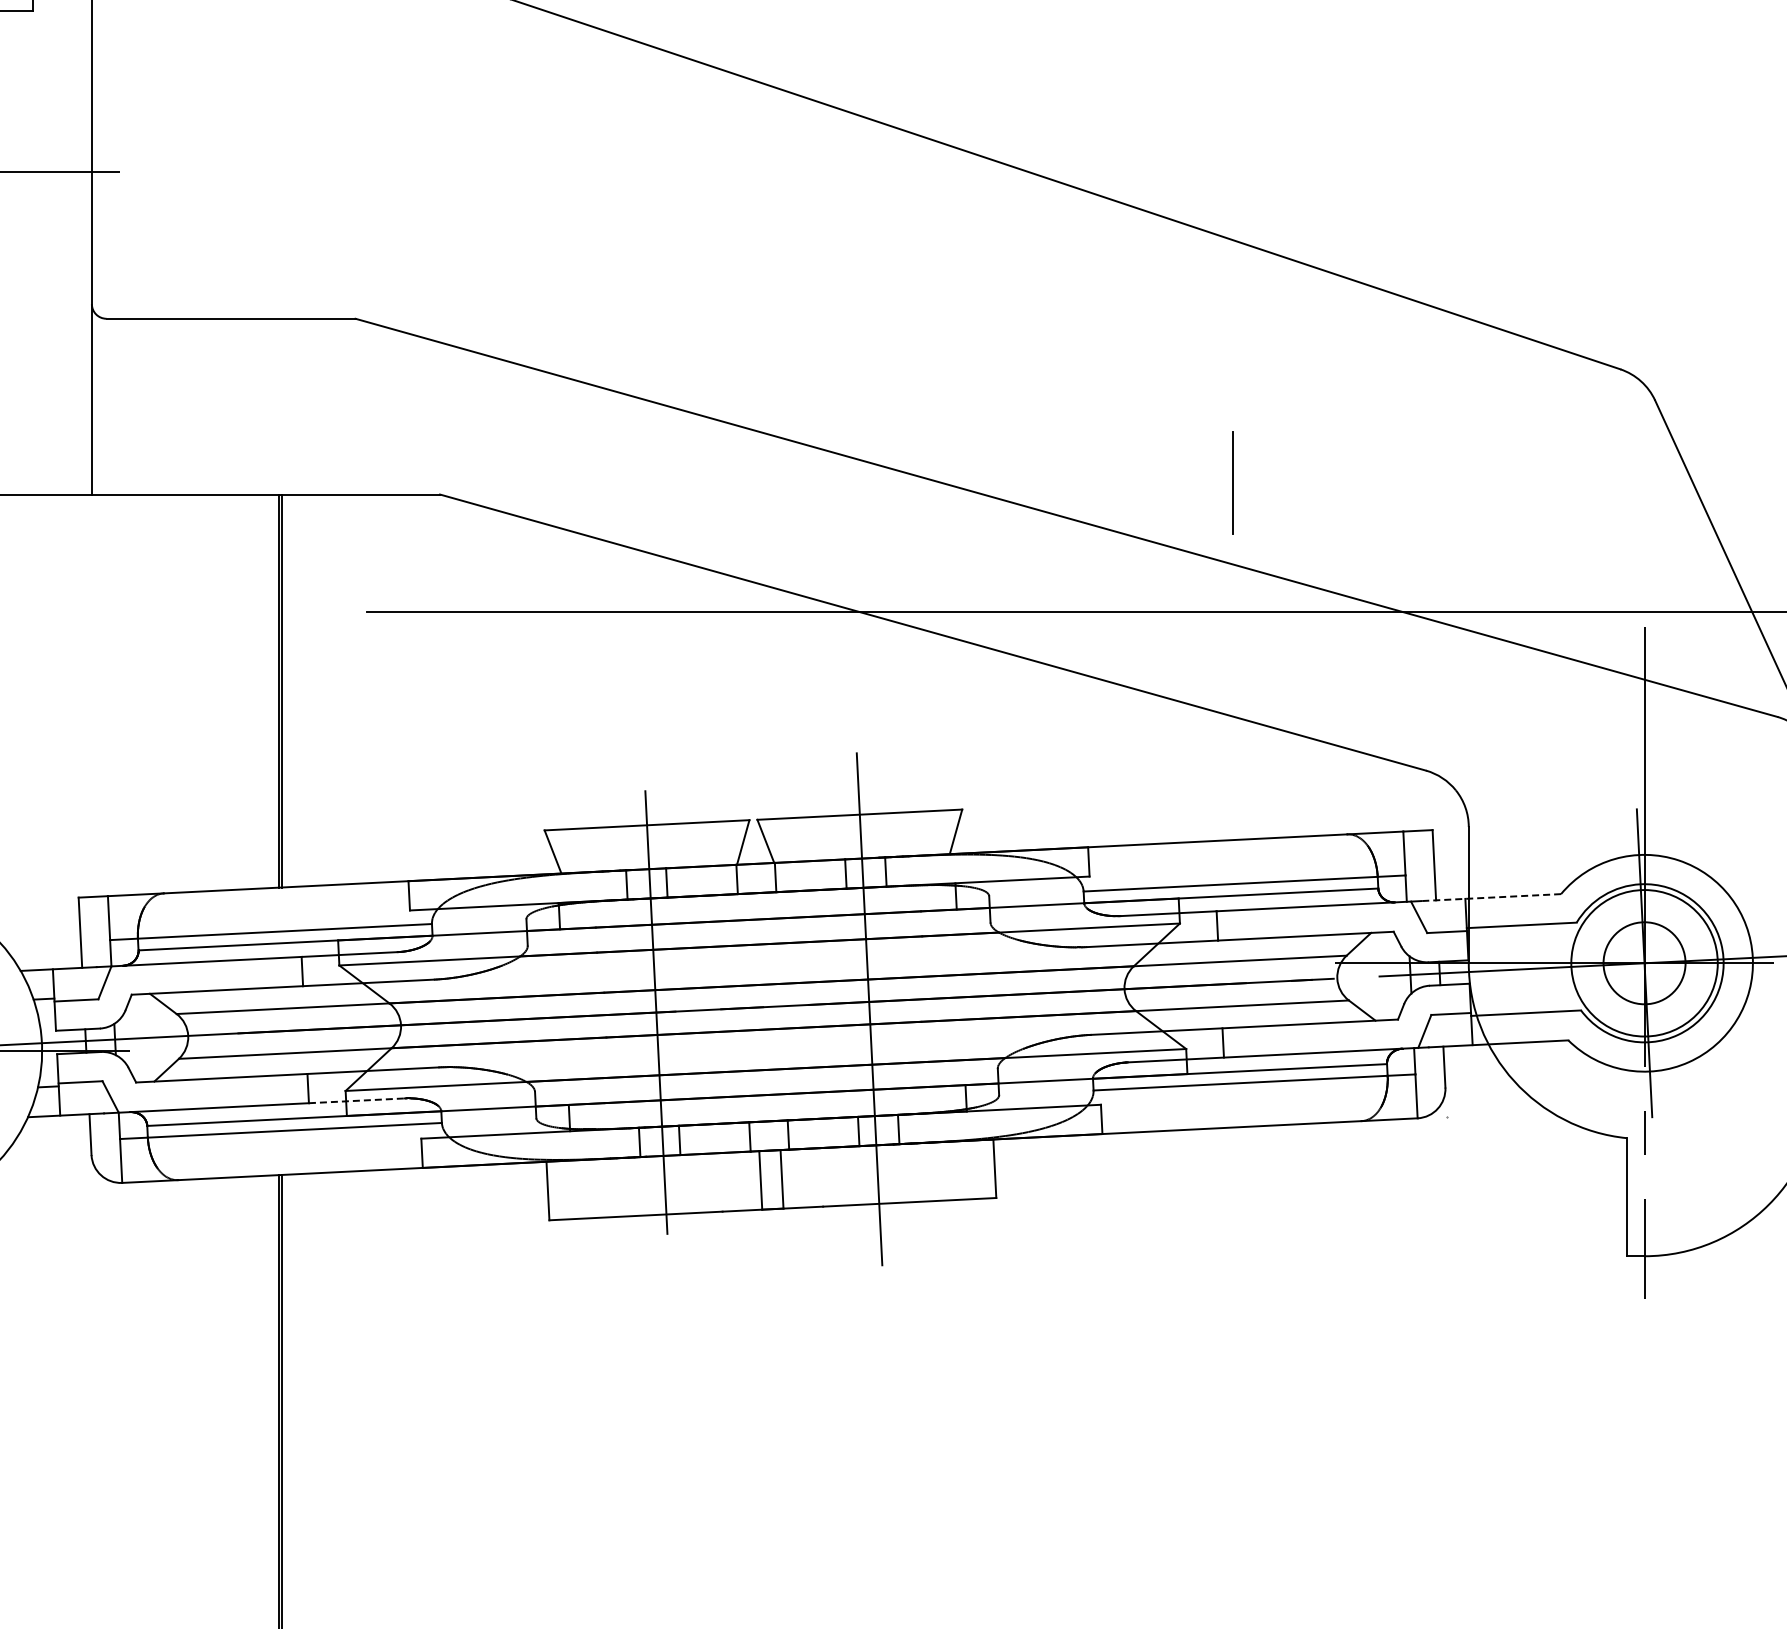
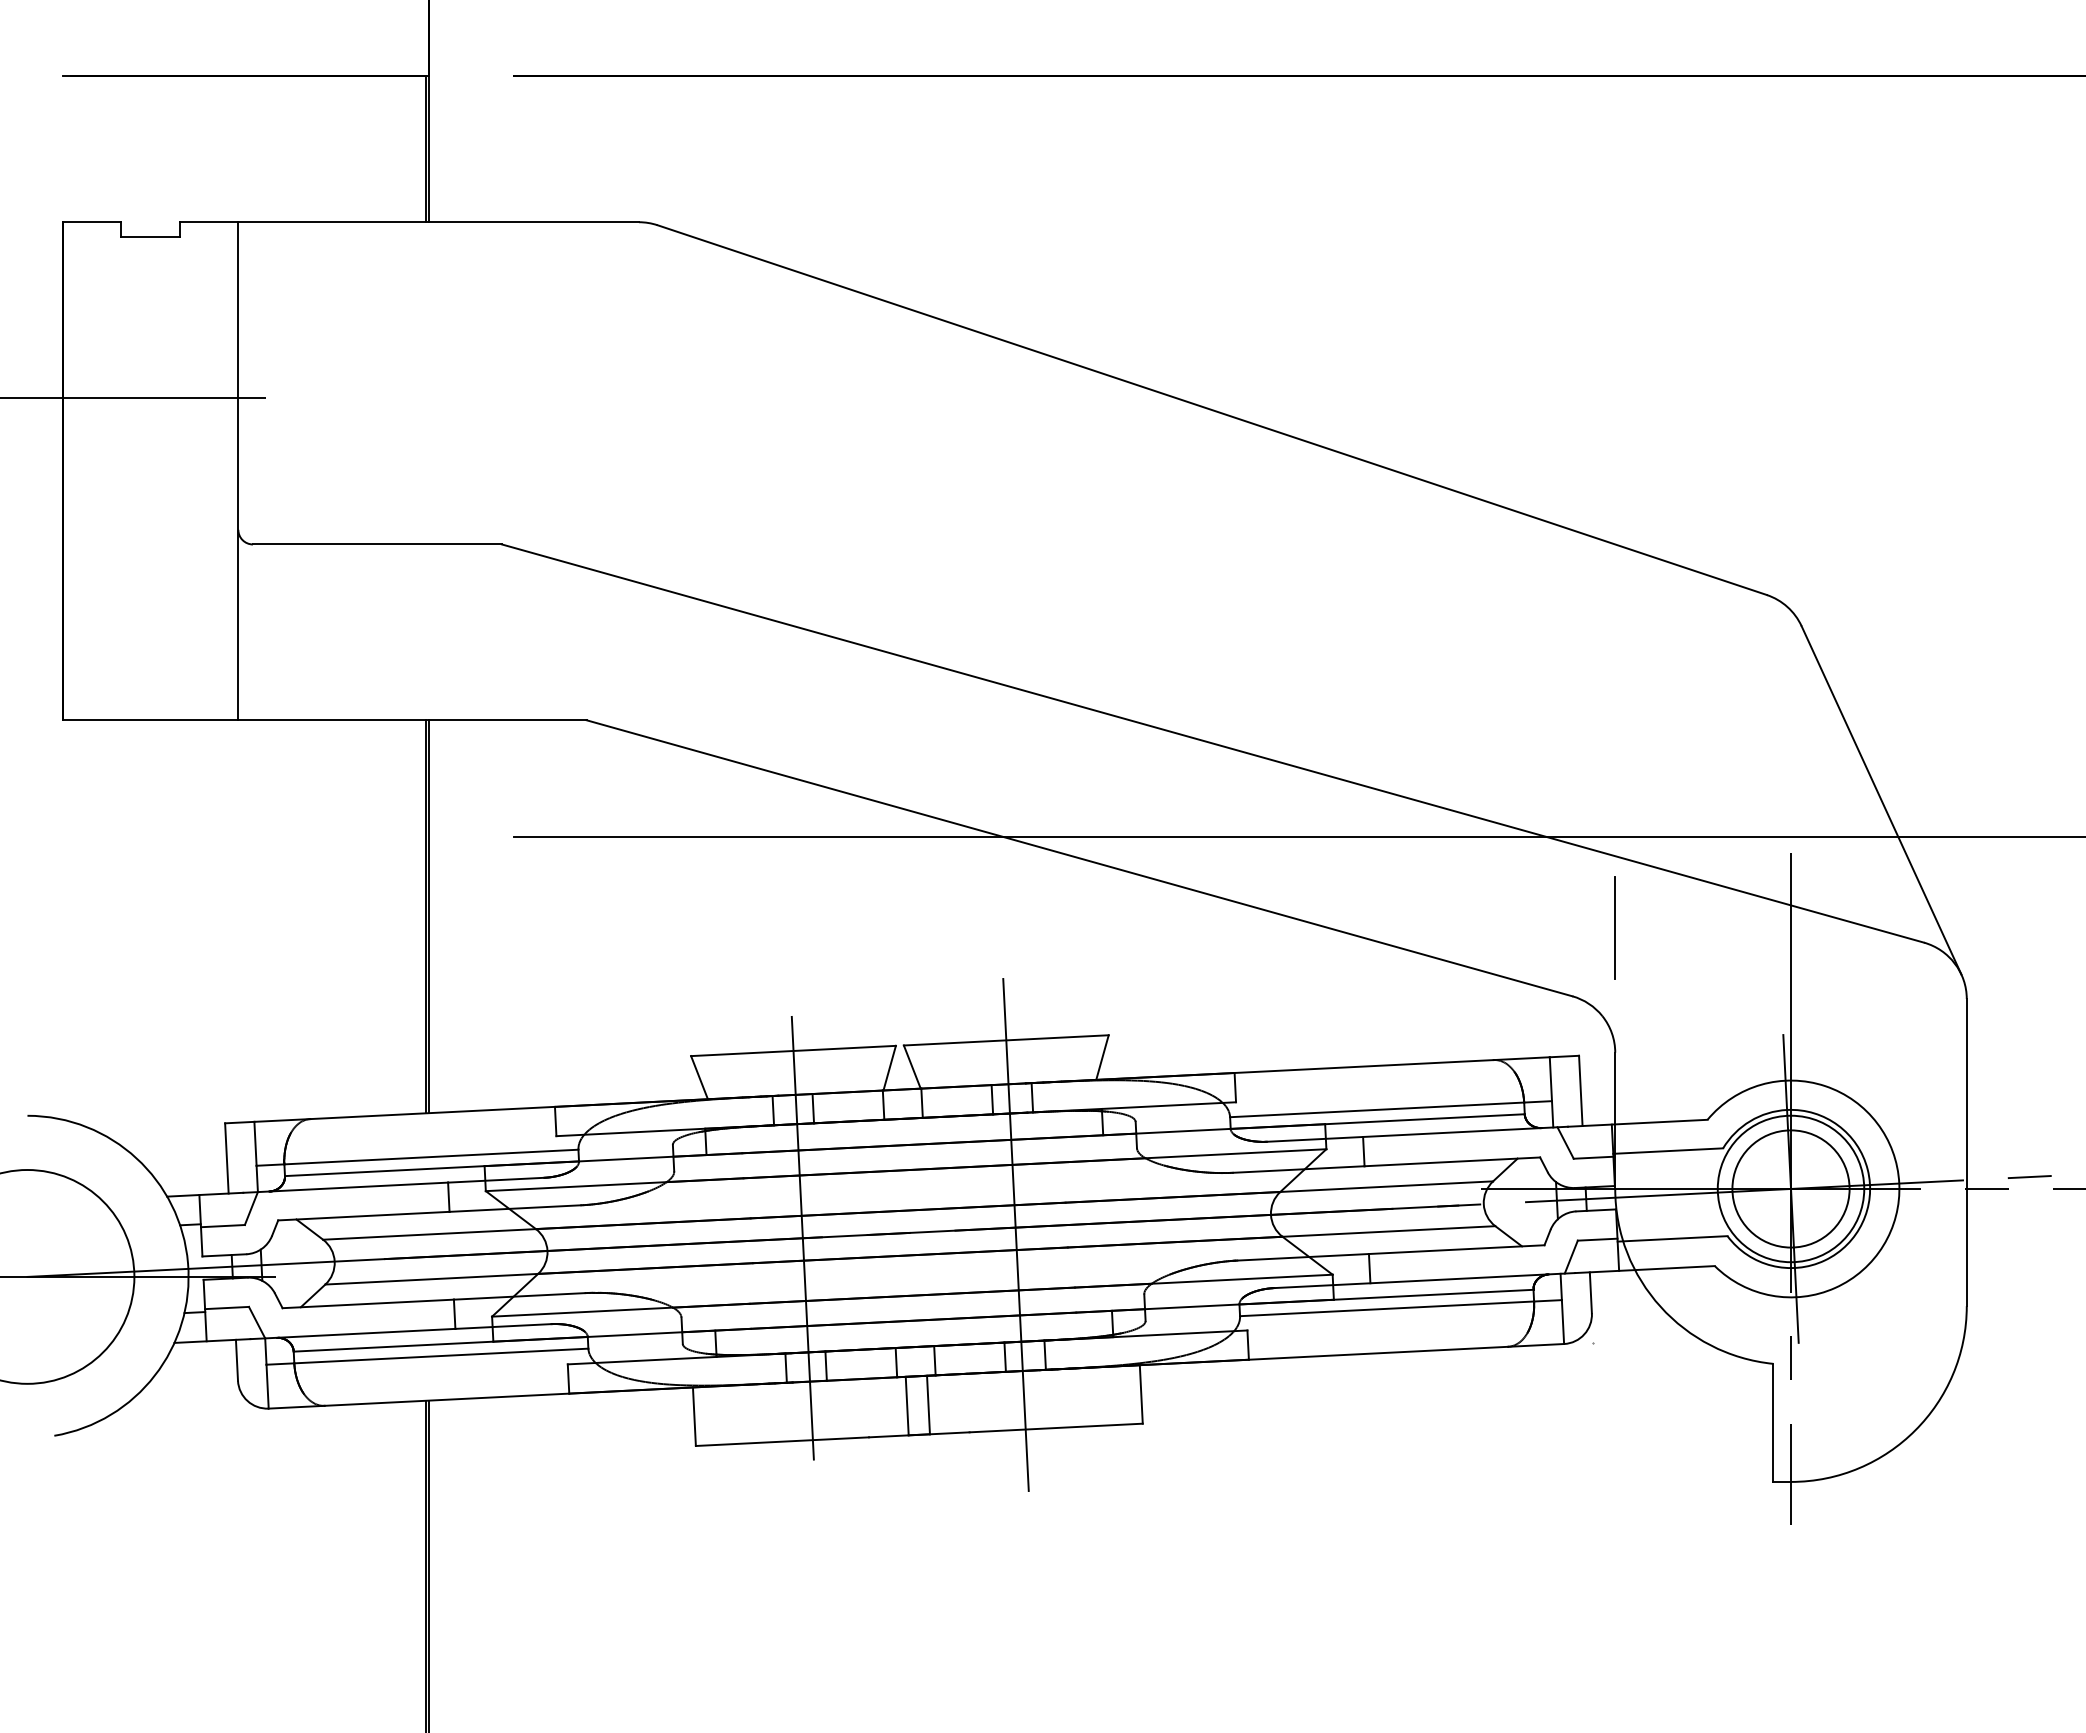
line: (1232, 482) -> (1614, 927), moved
line: (1491, 897) -> (1637, 1123), dashed -> solid
circle: (1644, 962) -> (1790, 1188), size x1.43
line: (357, 1100) -> (503, 1326), dashed -> solid

